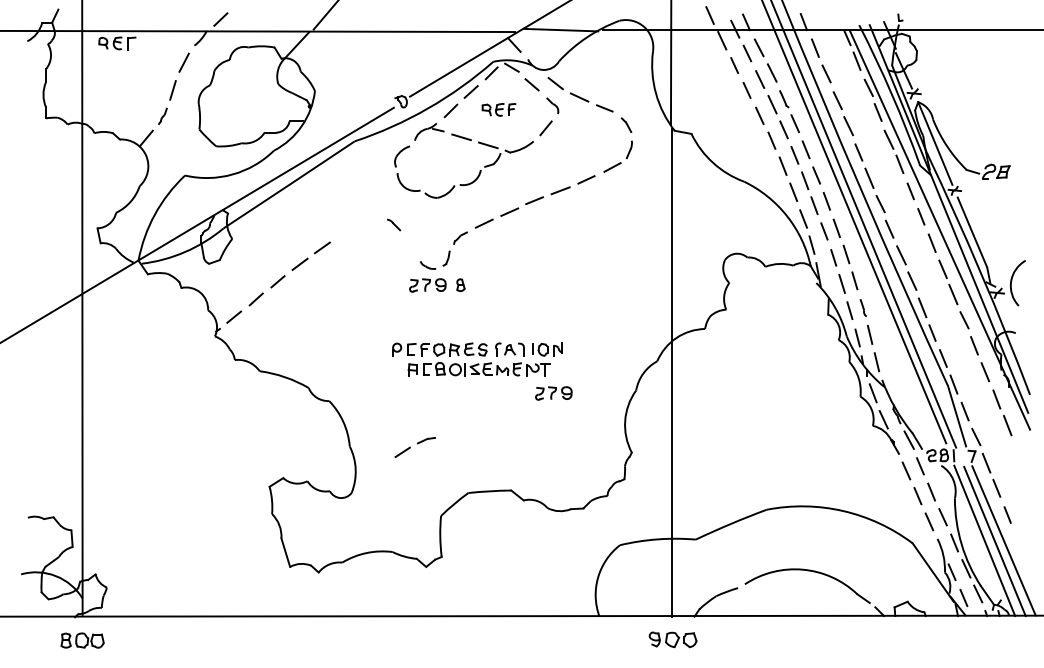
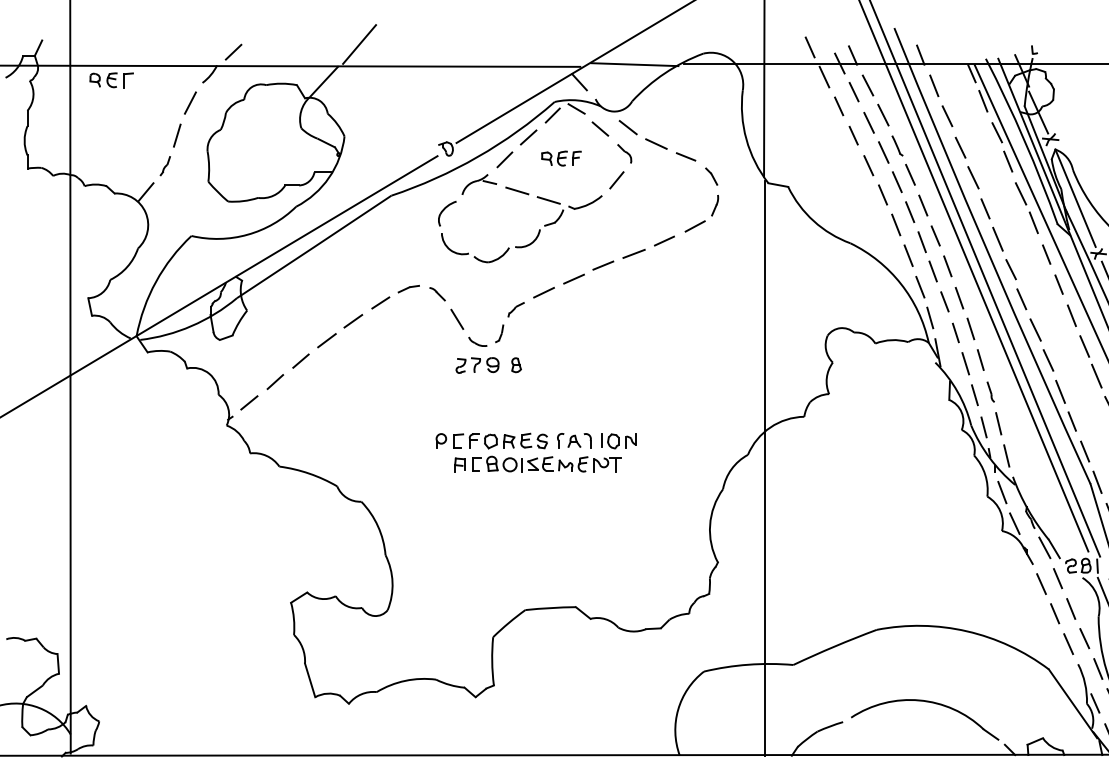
line: (410, 246) -> (457, 319), added
part: (553, 393) -> (625, 492), removed
part: (414, 447) -> (394, 297), moved

